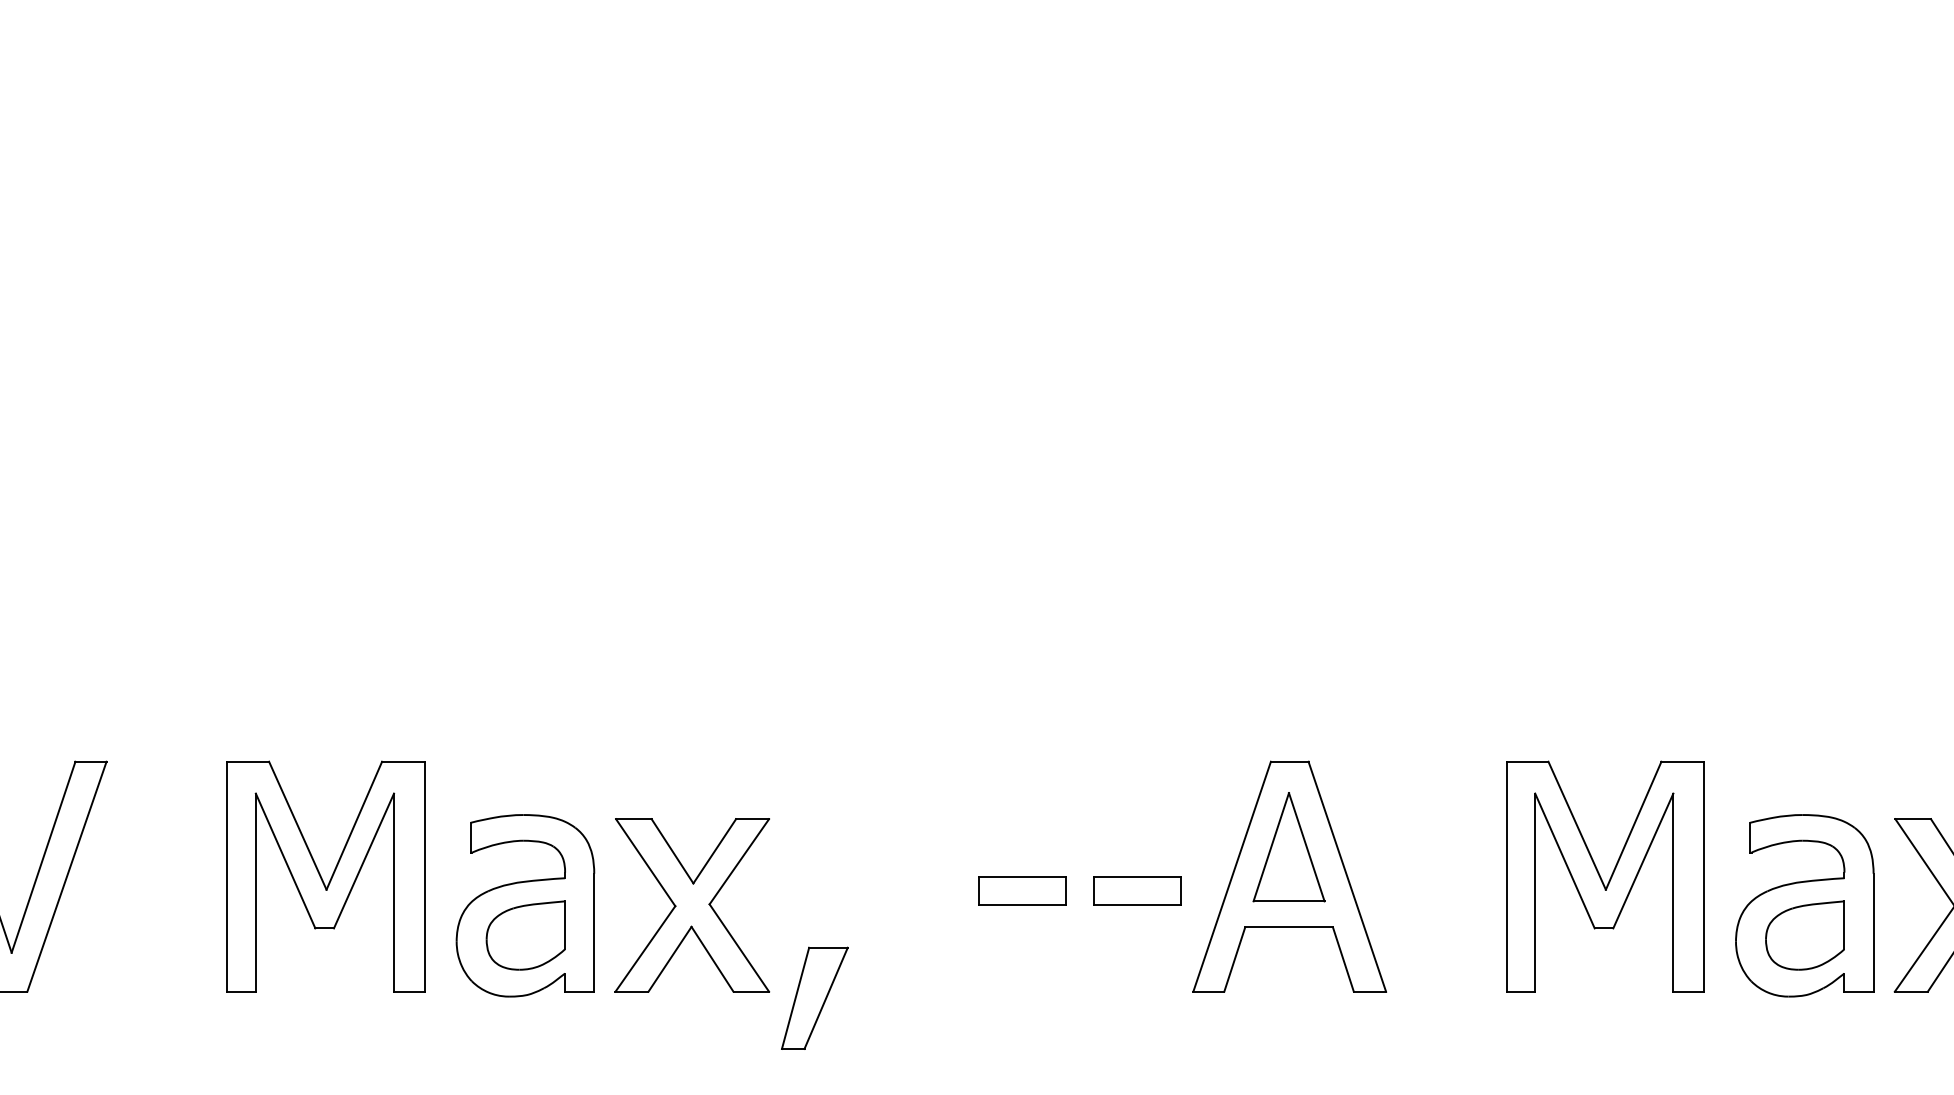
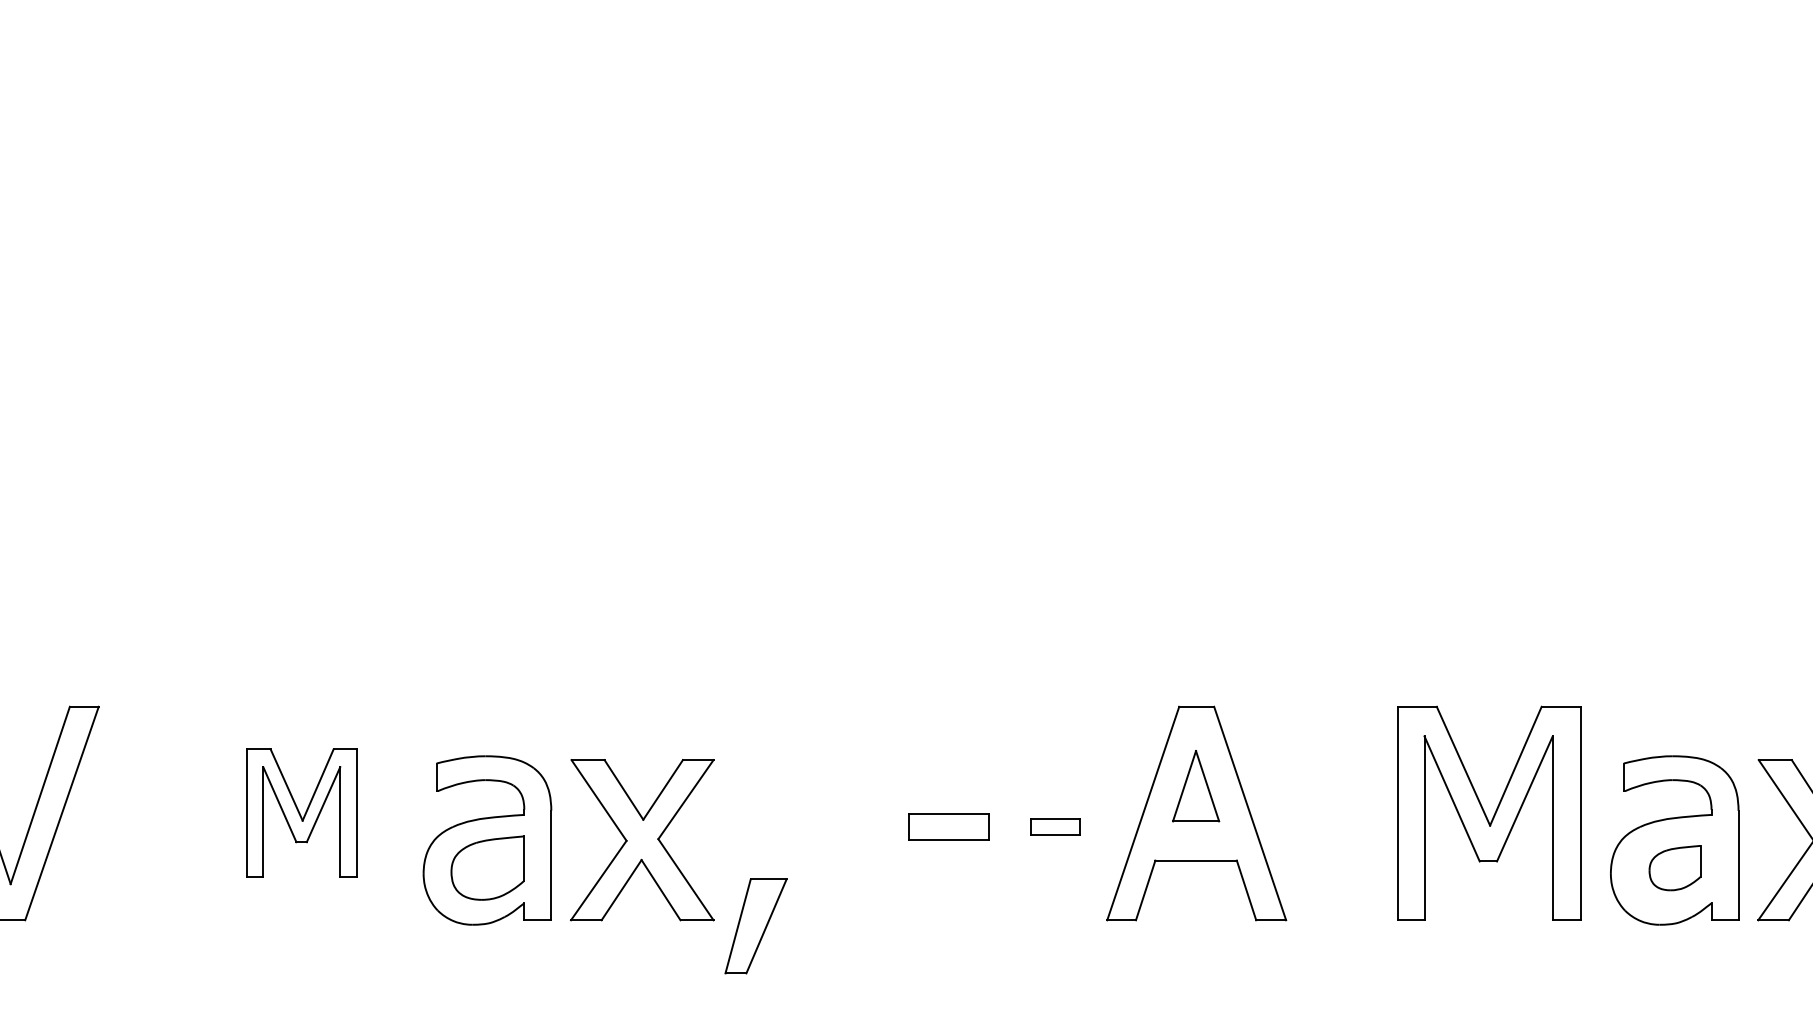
part: (1288, 847) -> (1195, 786), size x0.7
part: (325, 876) -> (301, 813), size x0.6
part: (1137, 890) -> (1055, 826), size x0.6
part: (1804, 935) -> (1674, 868), size x0.7

